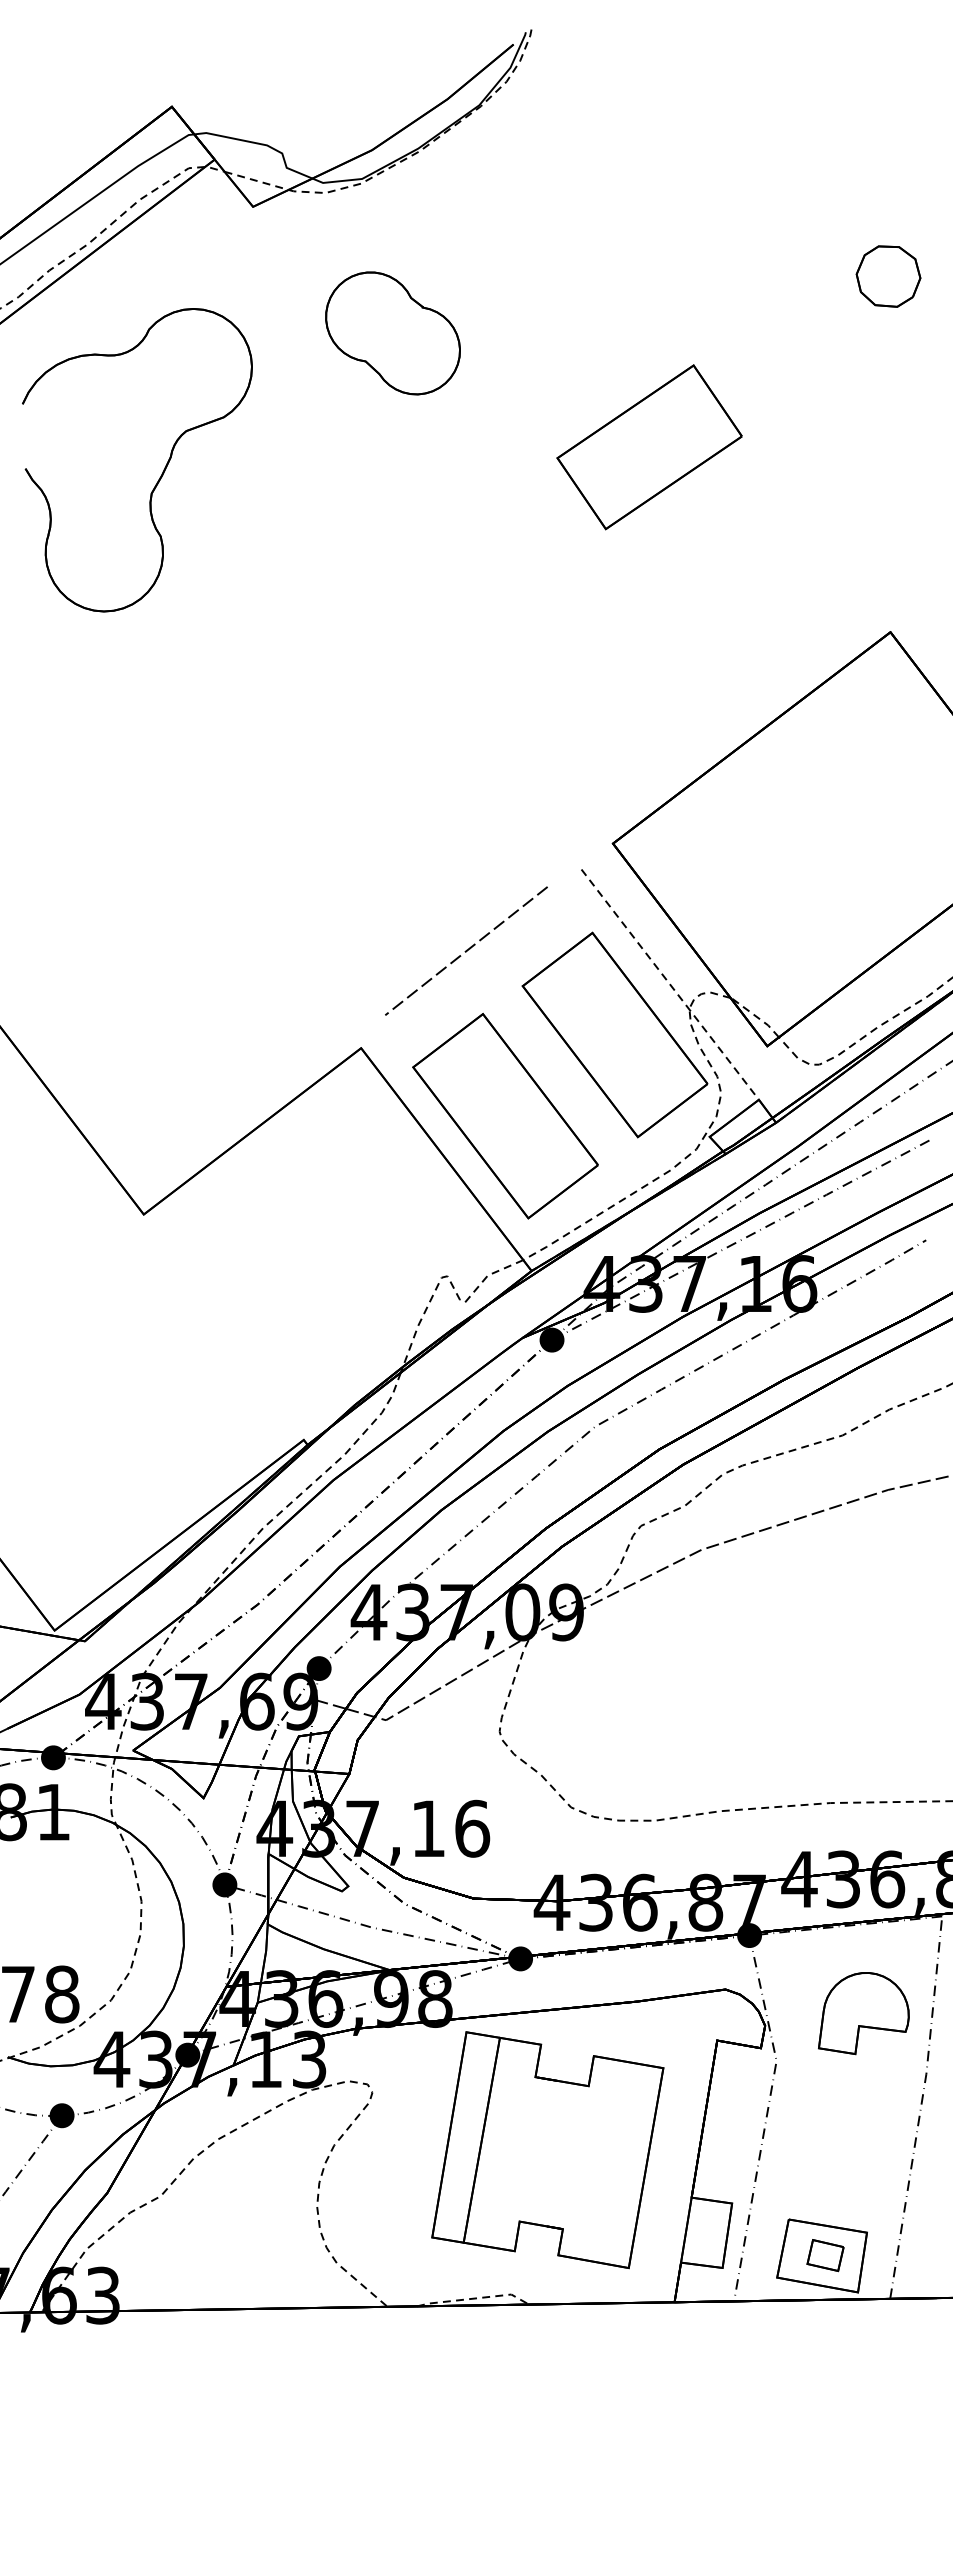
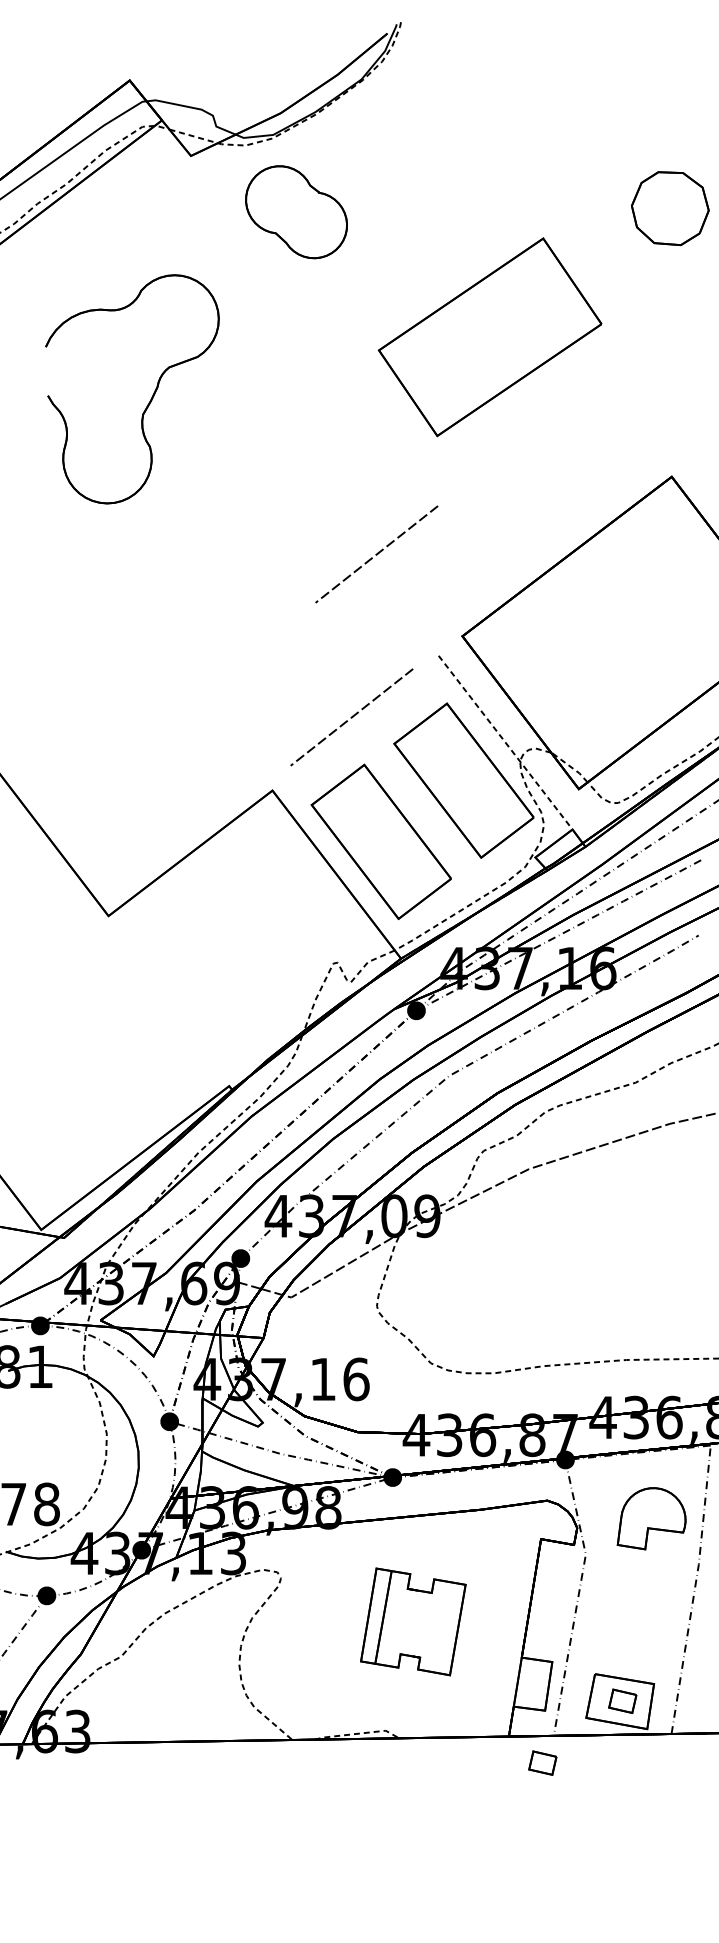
part: (888, 276) -> (670, 208), size x1.6
part: (392, 333) -> (296, 212), moved
part: (649, 447) -> (489, 337), size x1.6
part: (161, 473) -> (150, 399), moved
line: (499, 734) -> (376, 553), added
part: (547, 2150) -> (413, 1622), size x0.6
part: (719, 2337) -> (542, 1763), added

